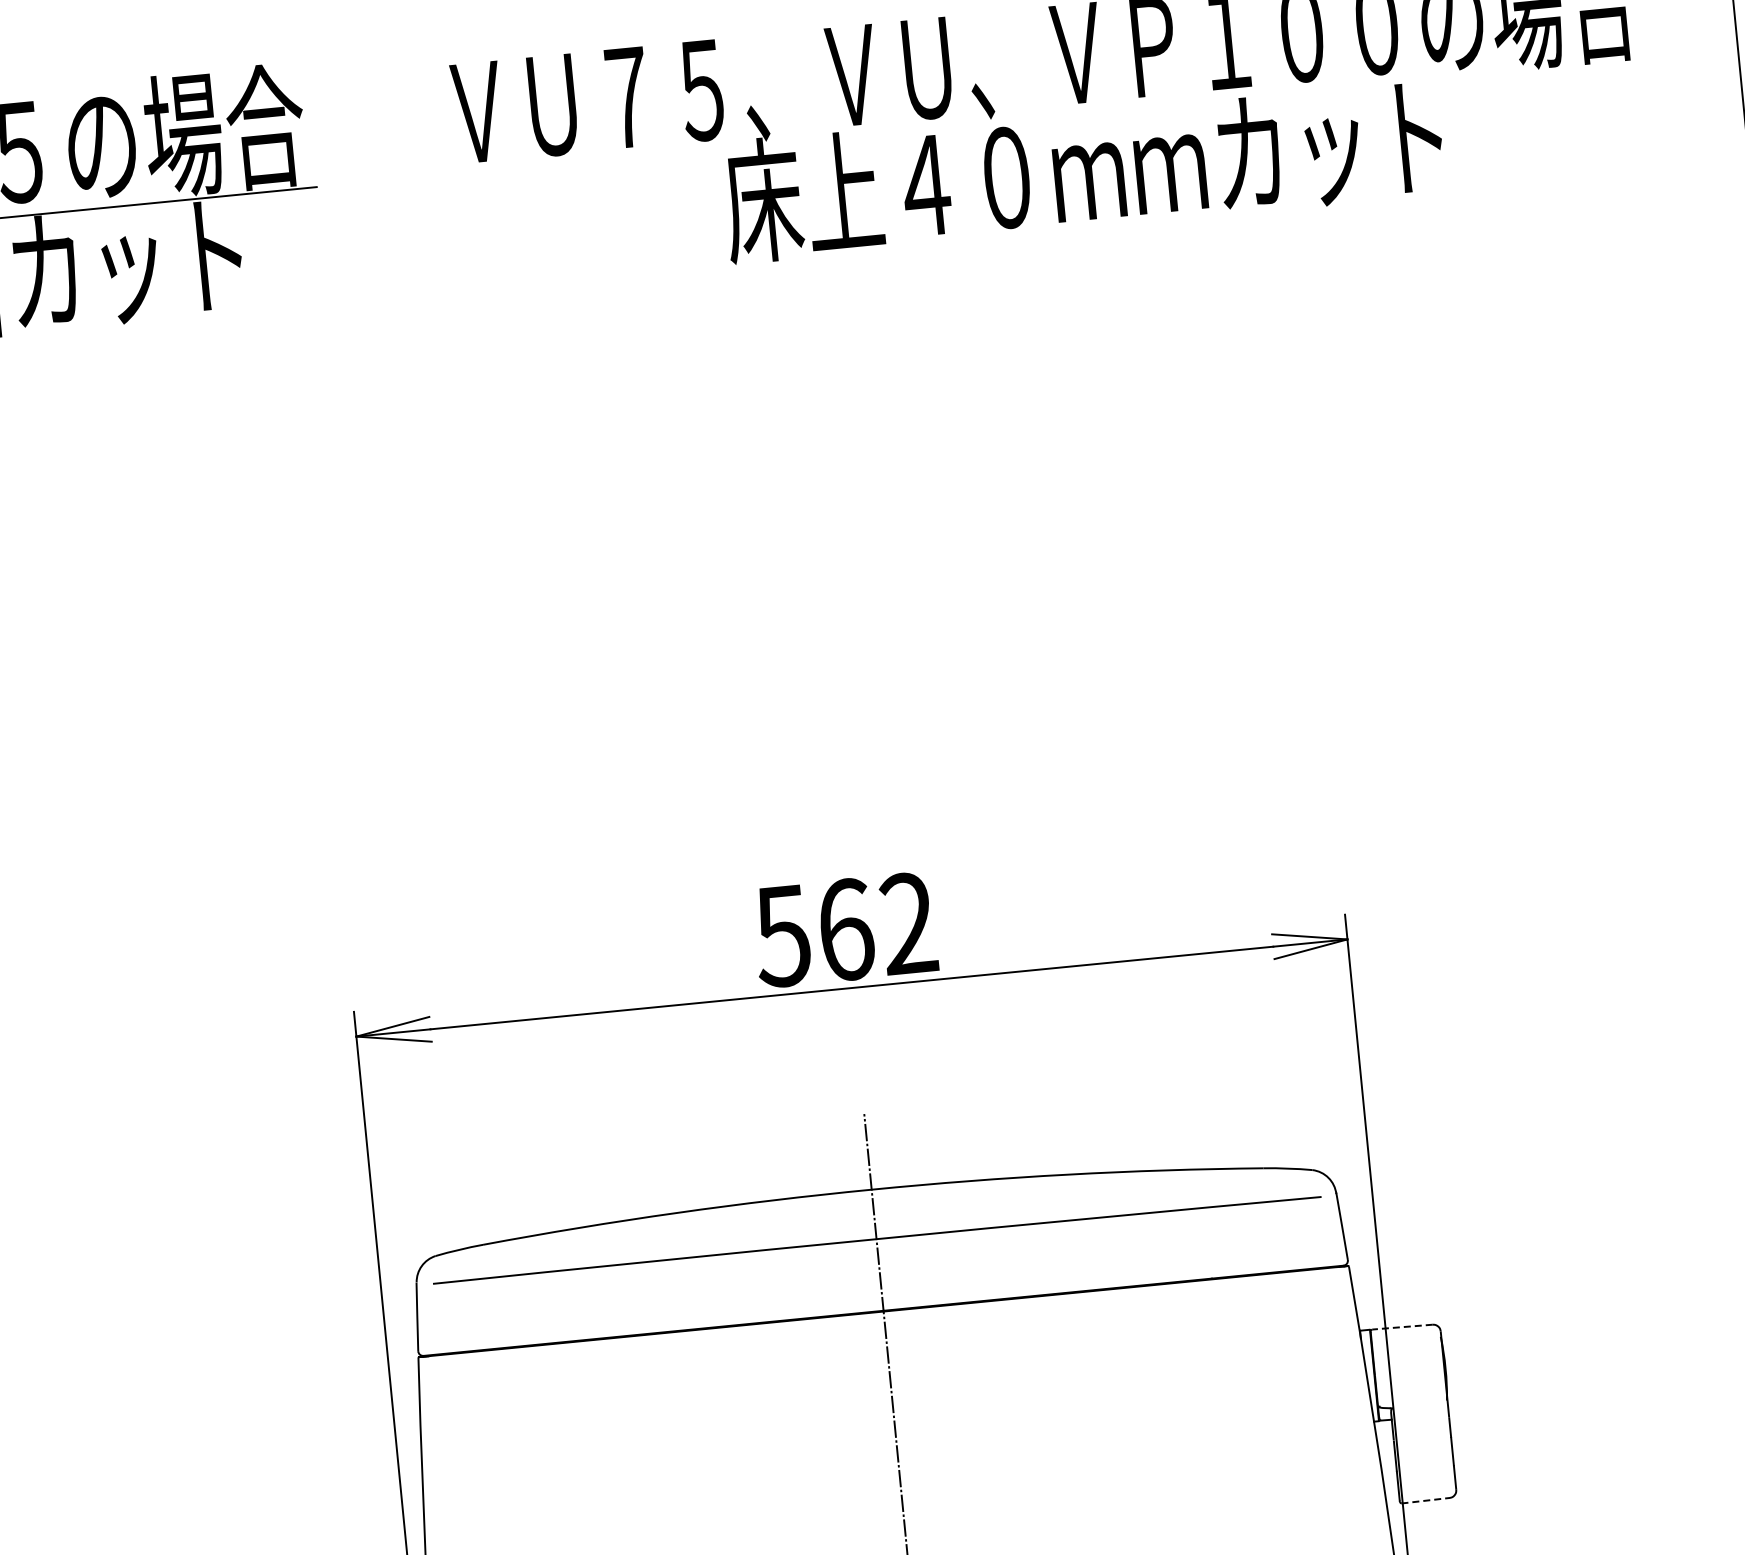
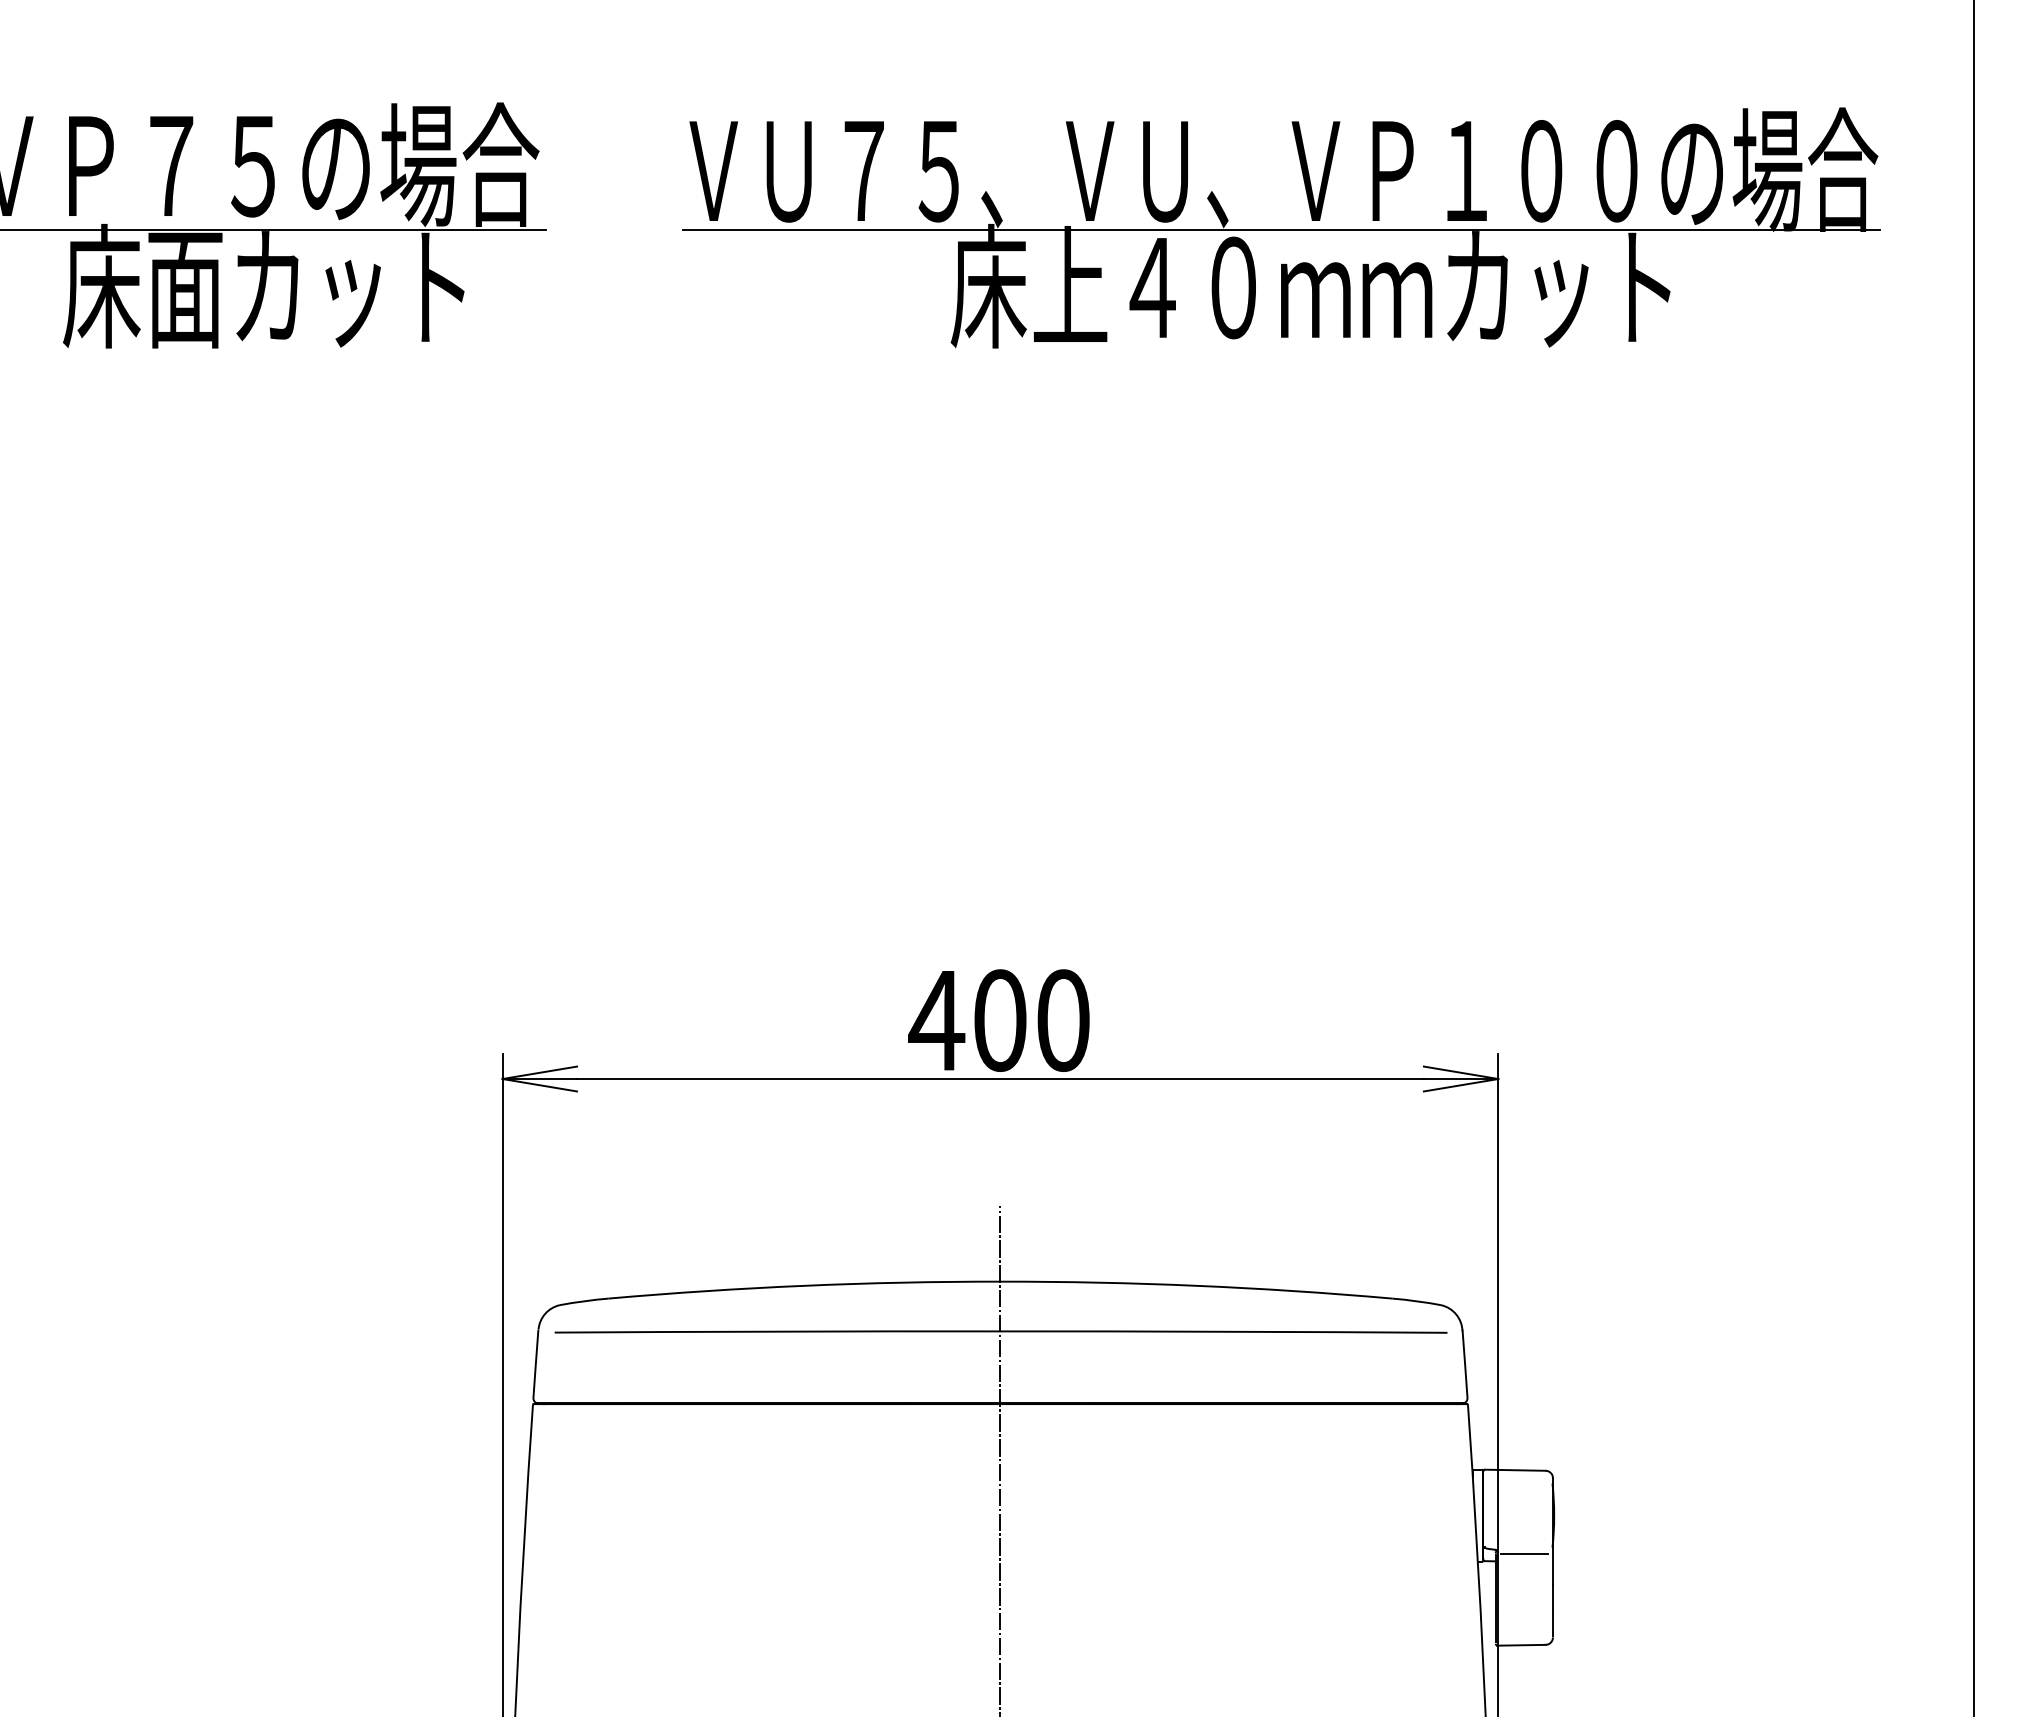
line: (1047, 115) -> (1280, 229), added
text: (844, 929) -> (998, 1020), 562 -> 400
line: (1401, 1327) -> (1514, 1470), dashed -> solid
line: (1419, 1410) -> (1524, 1554), added
line: (1425, 1500) -> (1521, 1645), dashed -> solid

